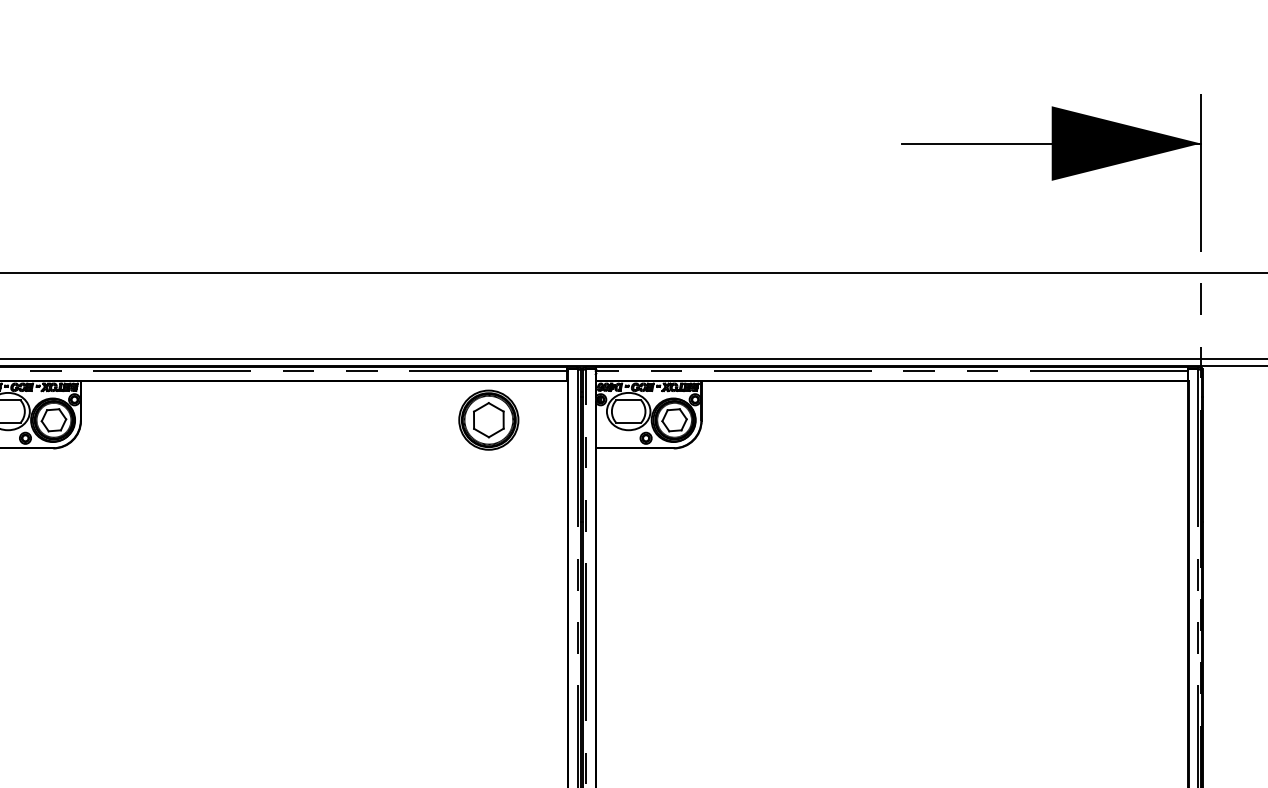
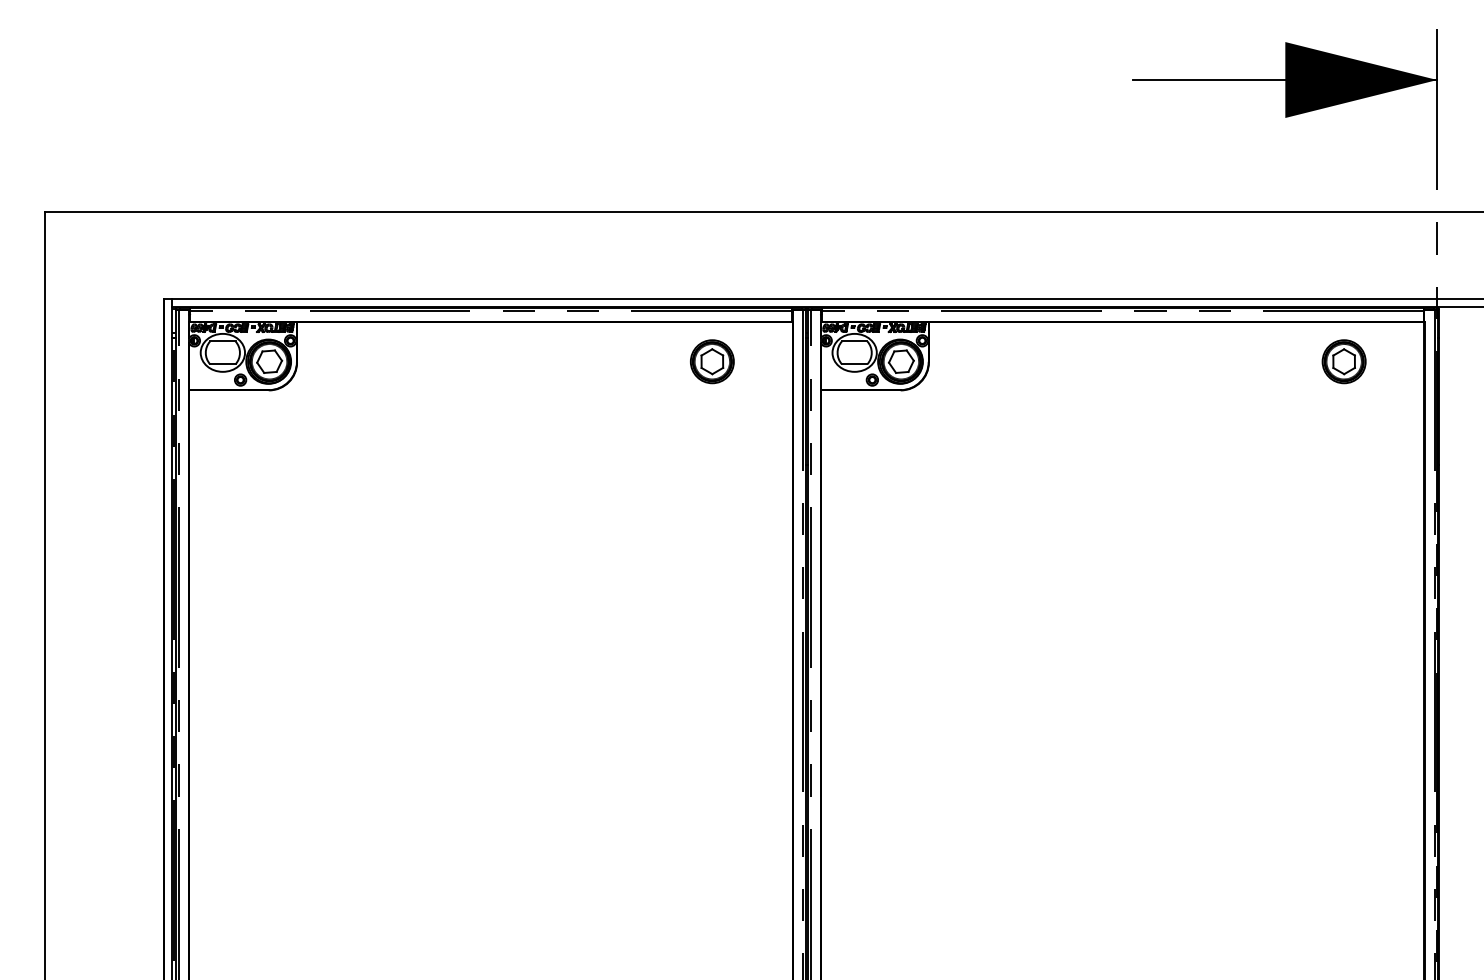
part: (489, 420) -> (712, 361), size x0.71
part: (1108, 420) -> (1343, 361), added

